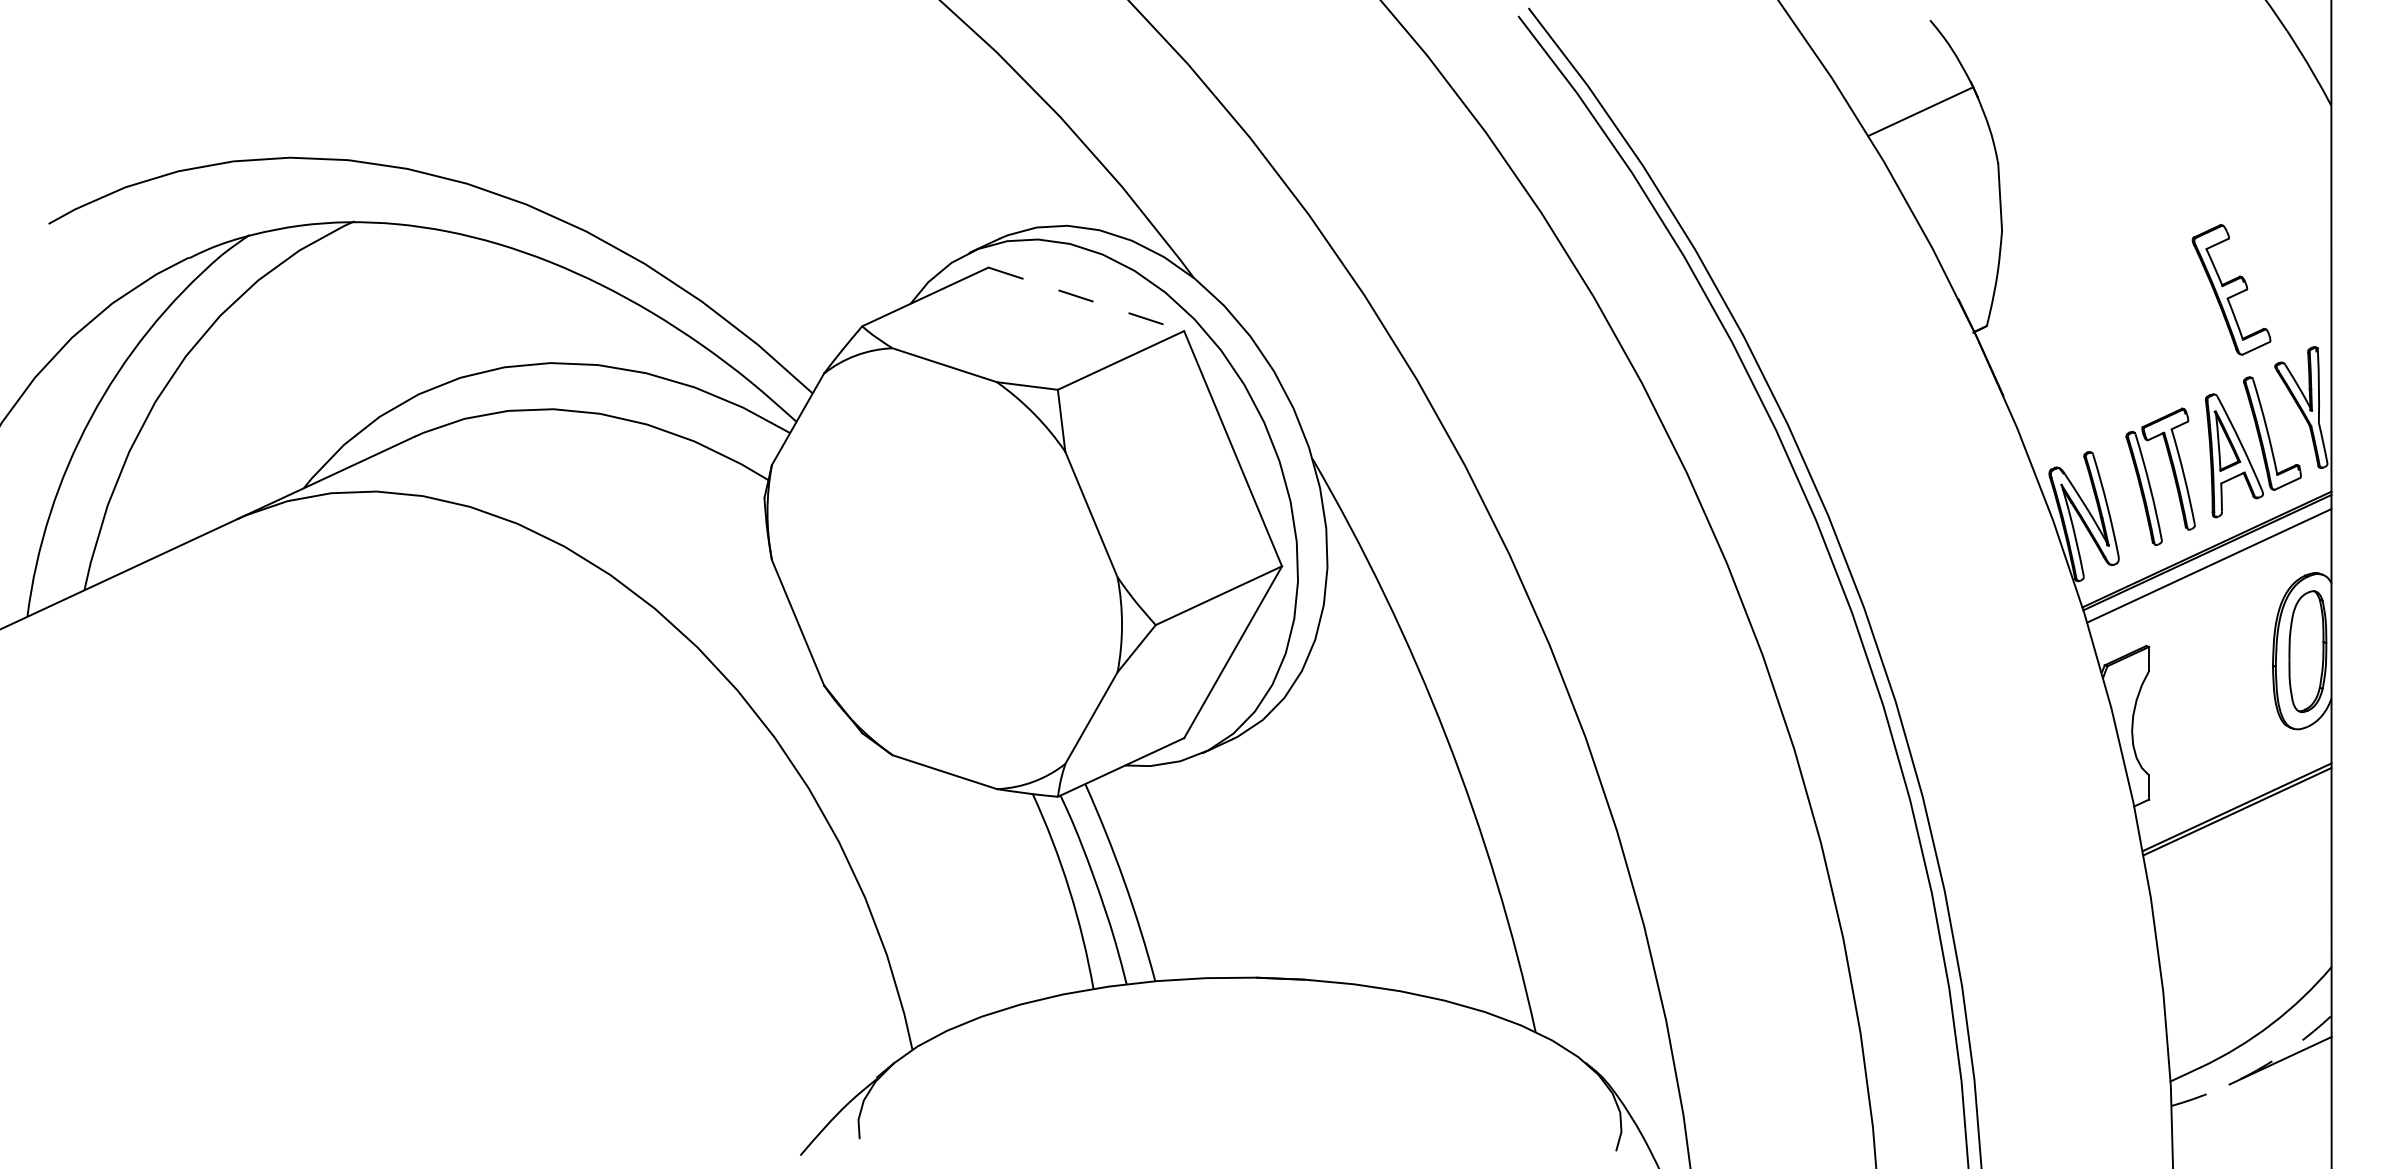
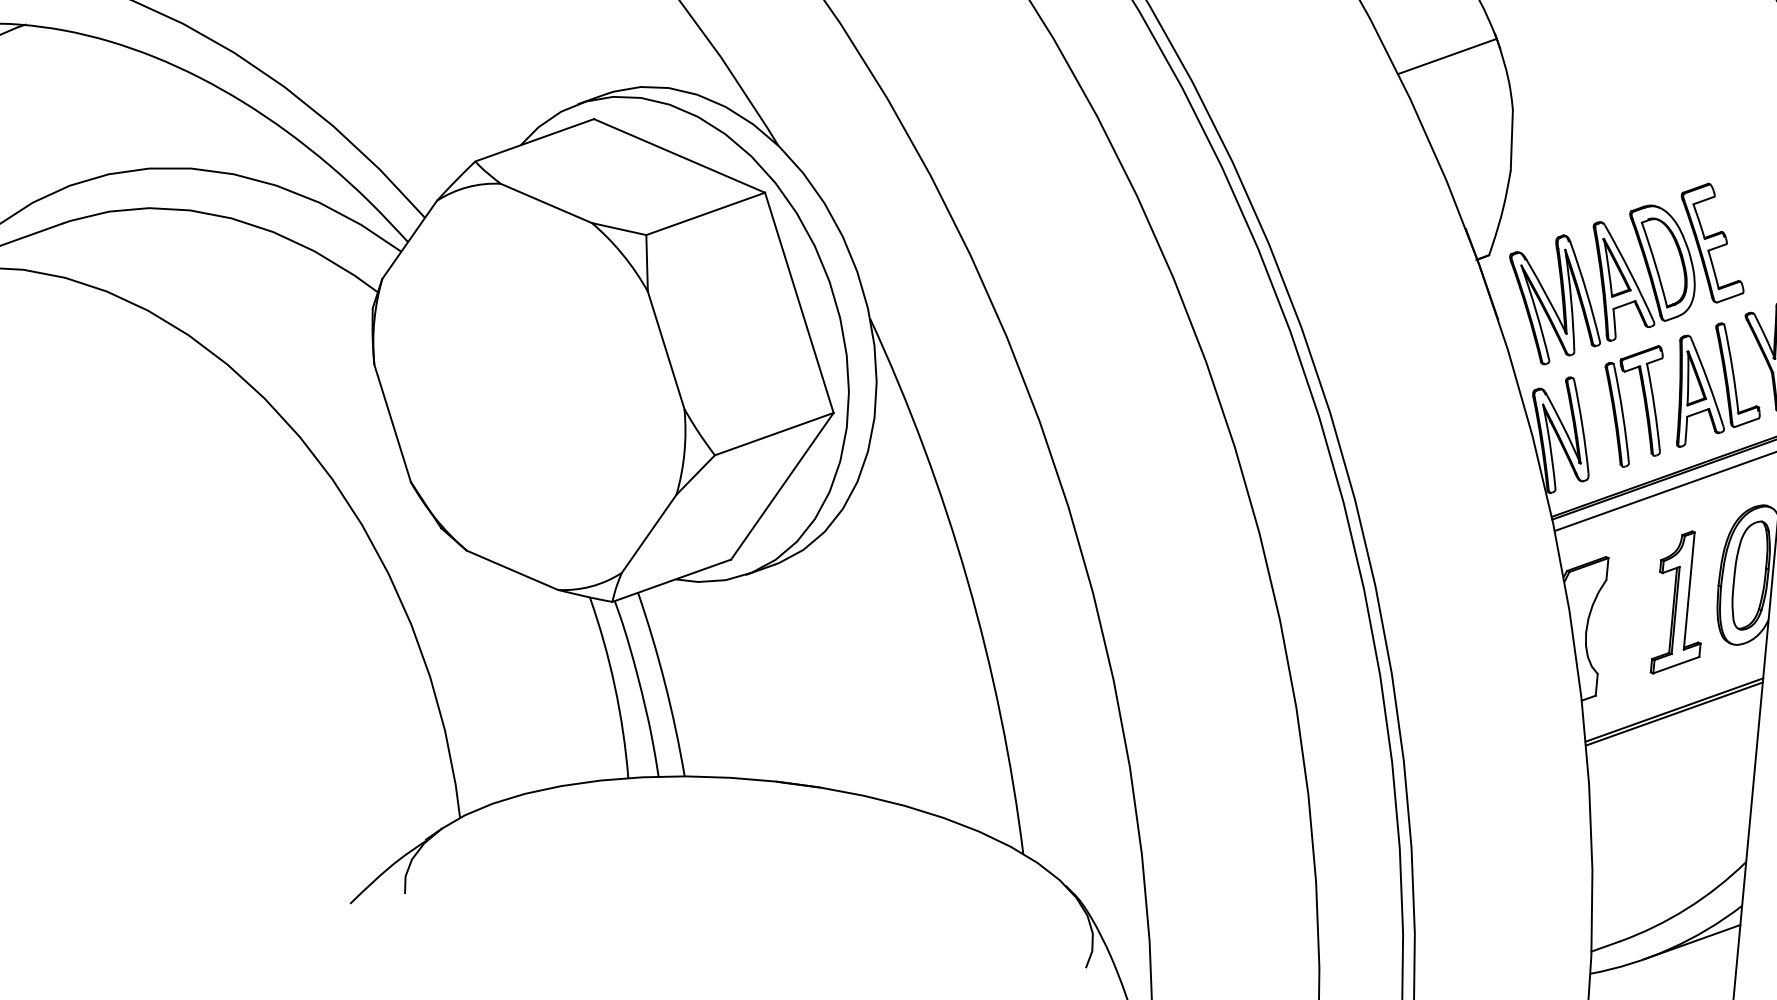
line: (1086, 299) -> (679, 156), dashed -> solid
part: (2113, 347) -> (1601, 285), added
part: (2233, 689) -> (1681, 603), added
arc: (2257, 1070) -> (1670, 948), dashed -> solid

